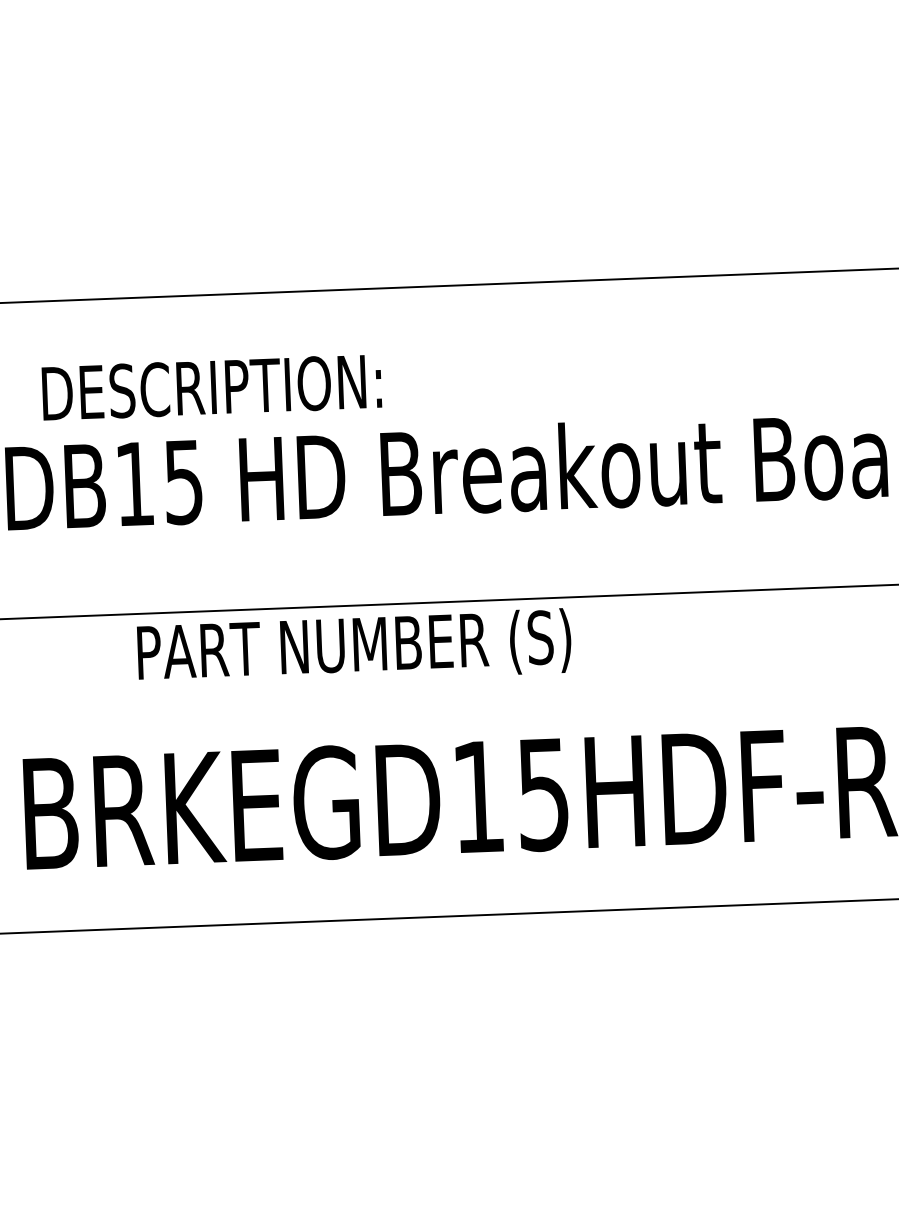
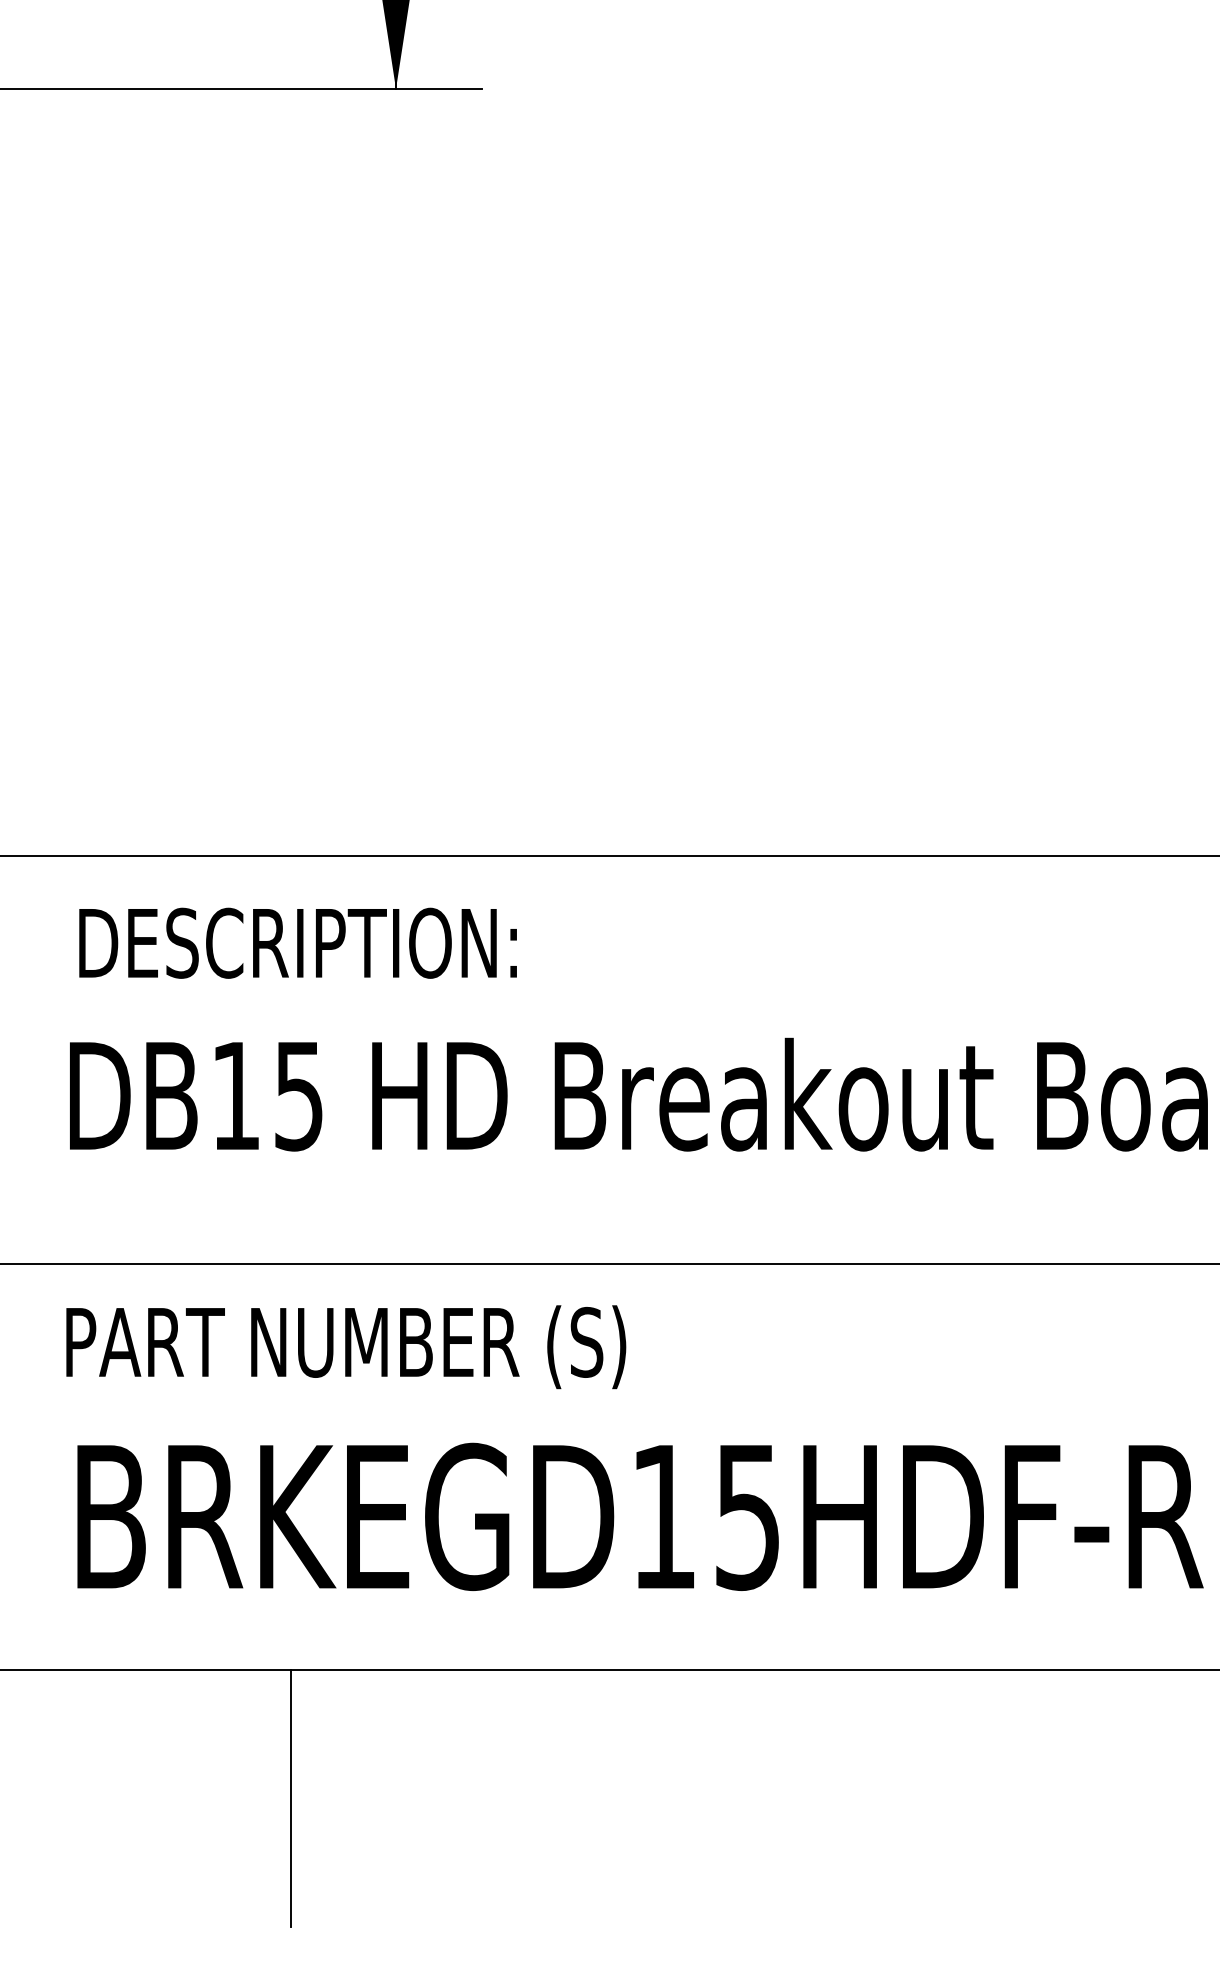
text: (211, 386) -> (297, 942), moved
text: (354, 648) -> (346, 1347), moved
line: (197, 1025) -> (290, 1797), added

